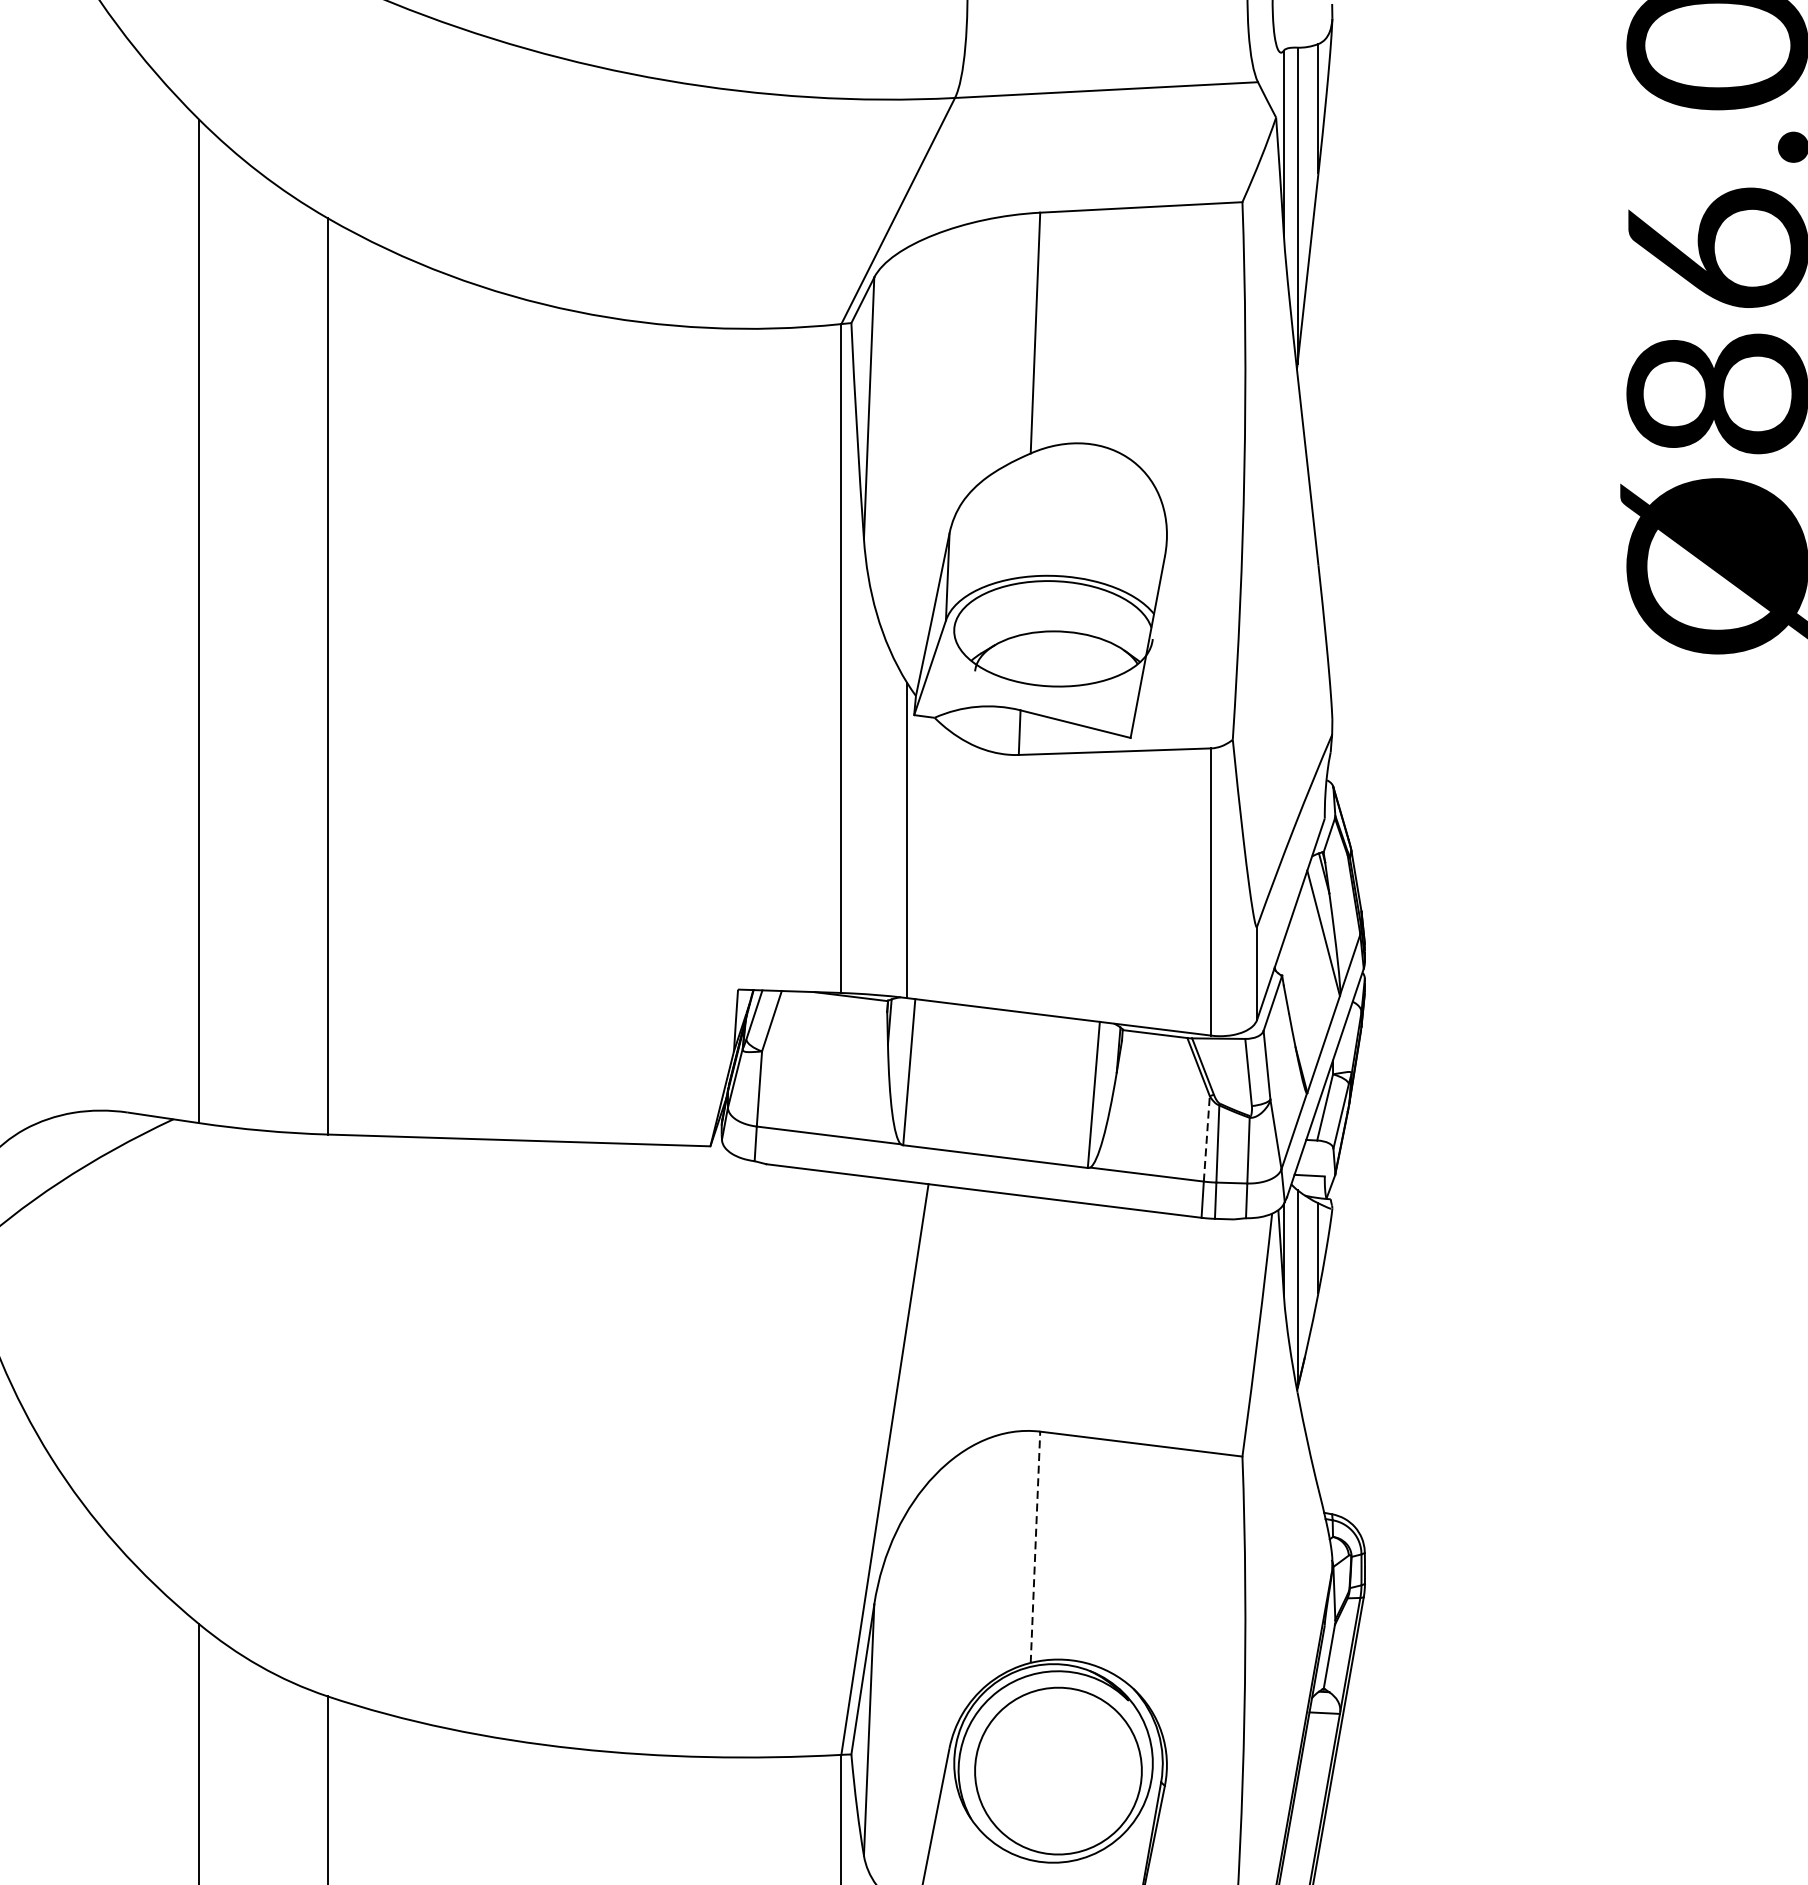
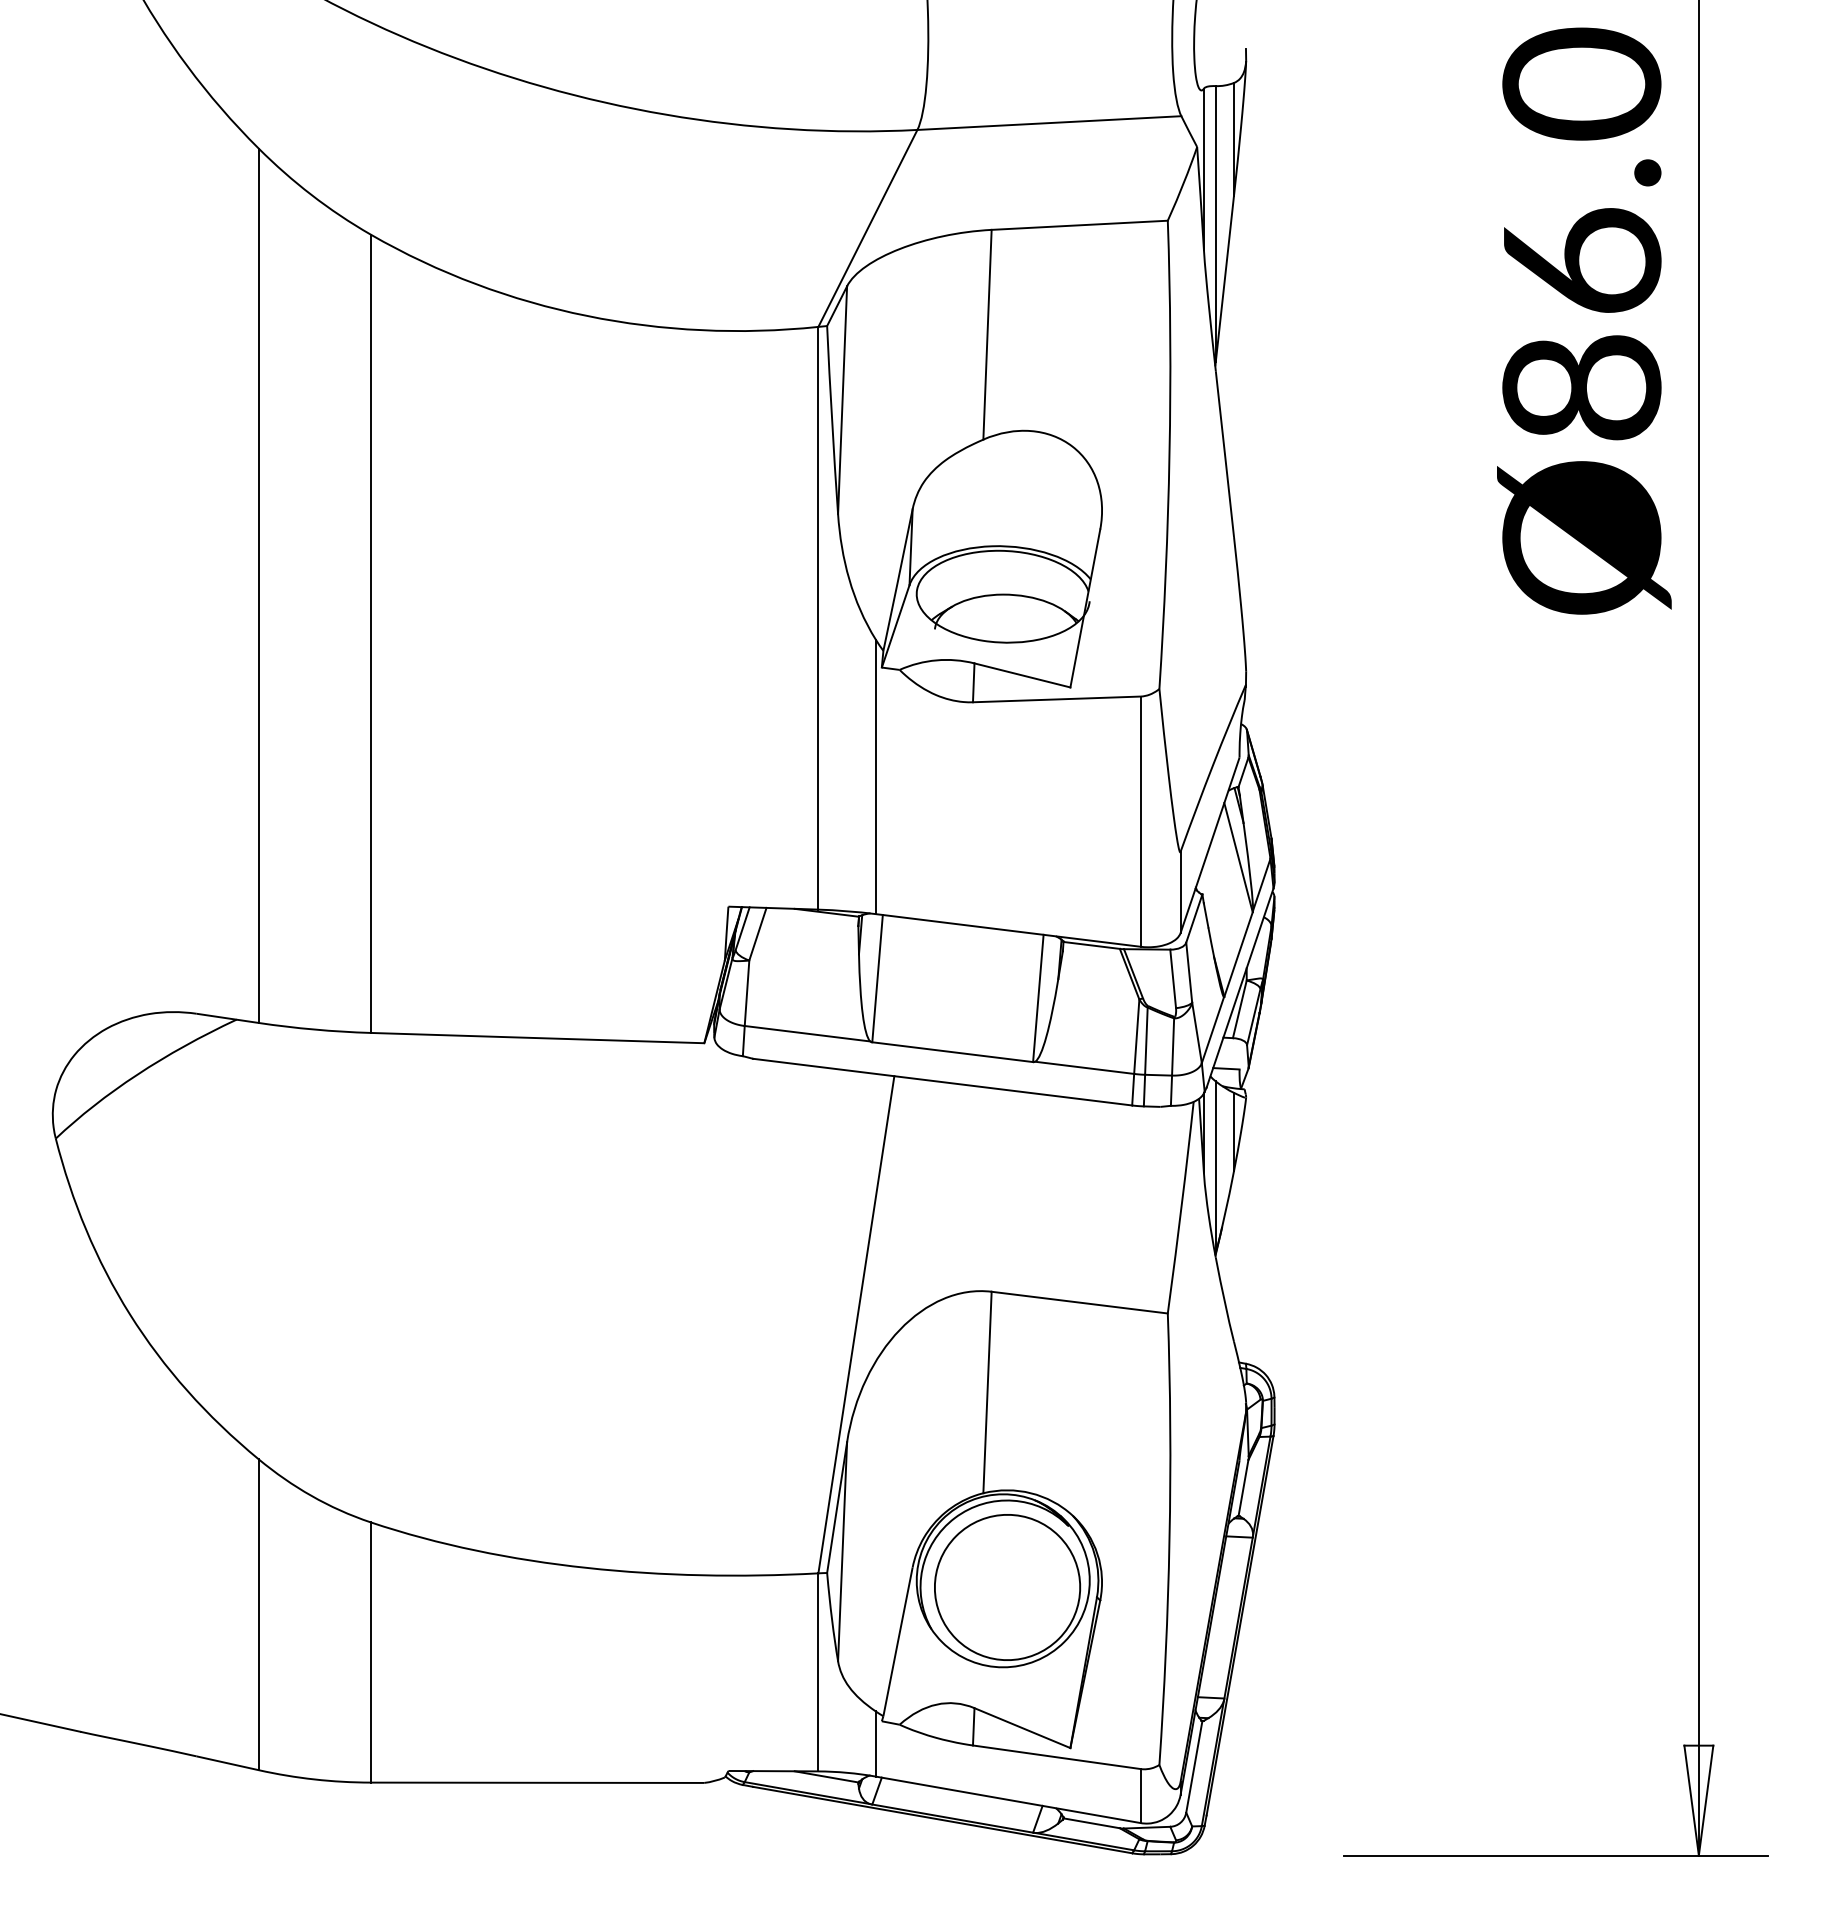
line: (1206, 1138) -> (1136, 1036), dashed -> solid
line: (1035, 1547) -> (987, 1392), dashed -> solid

